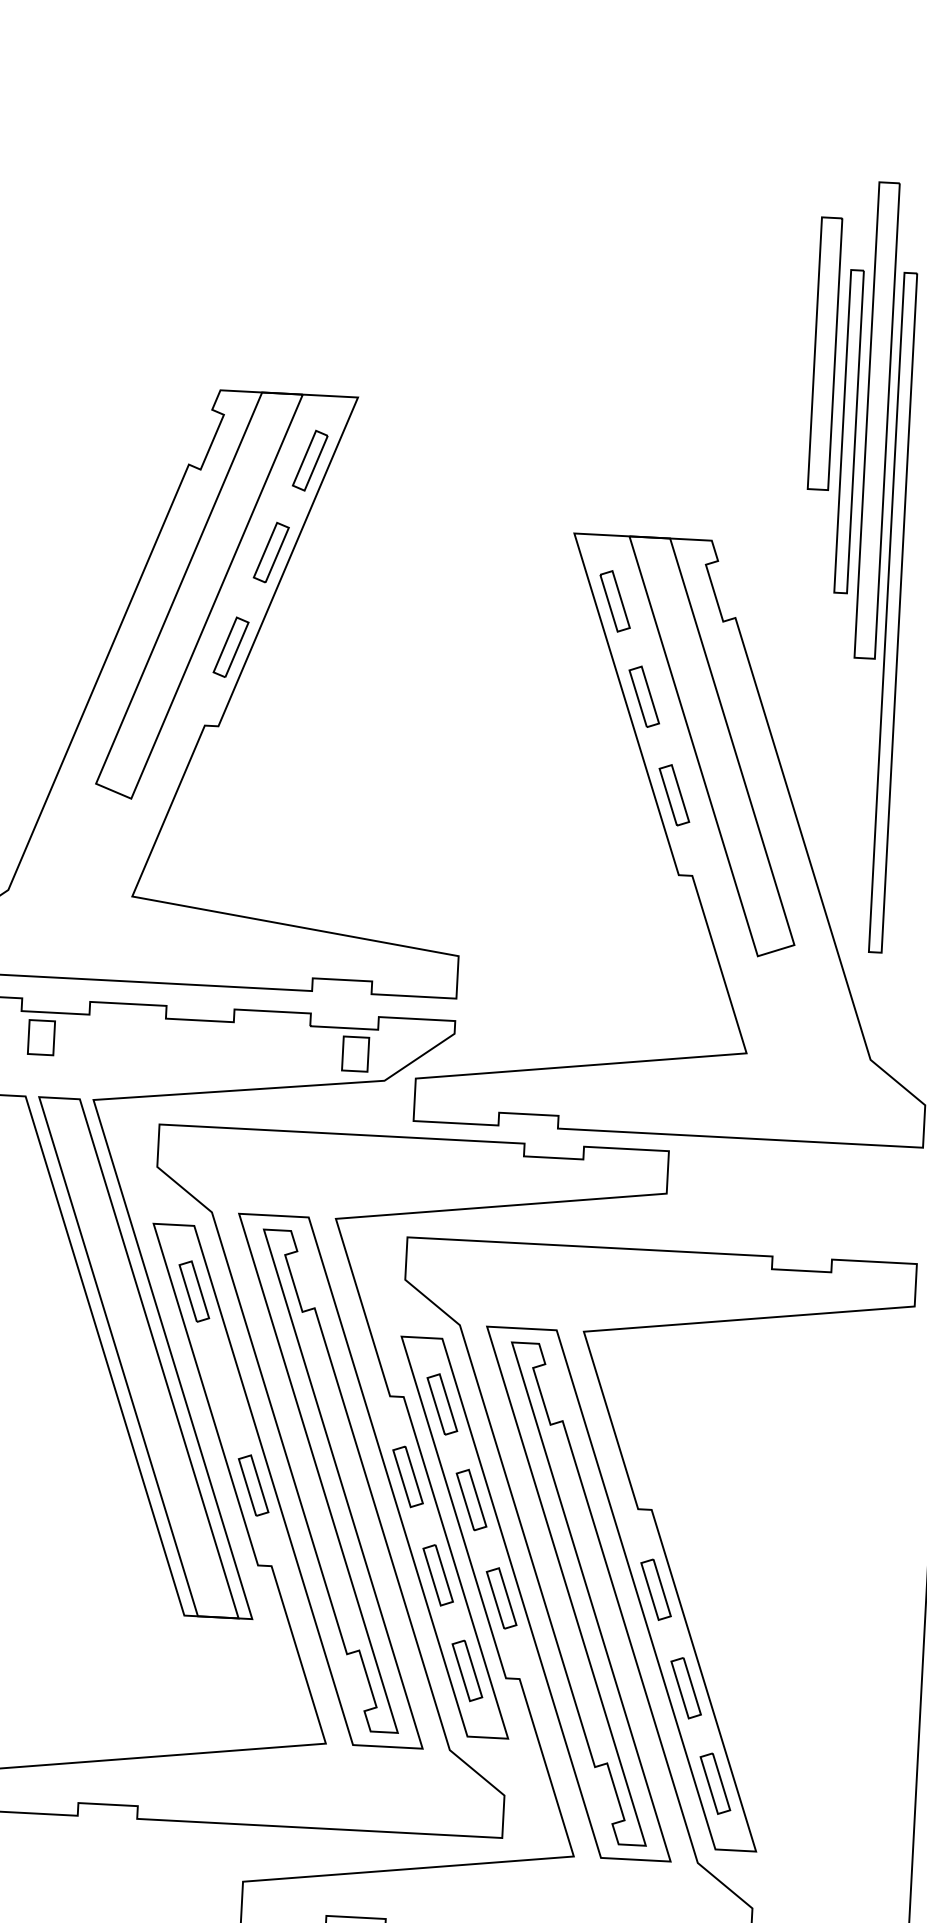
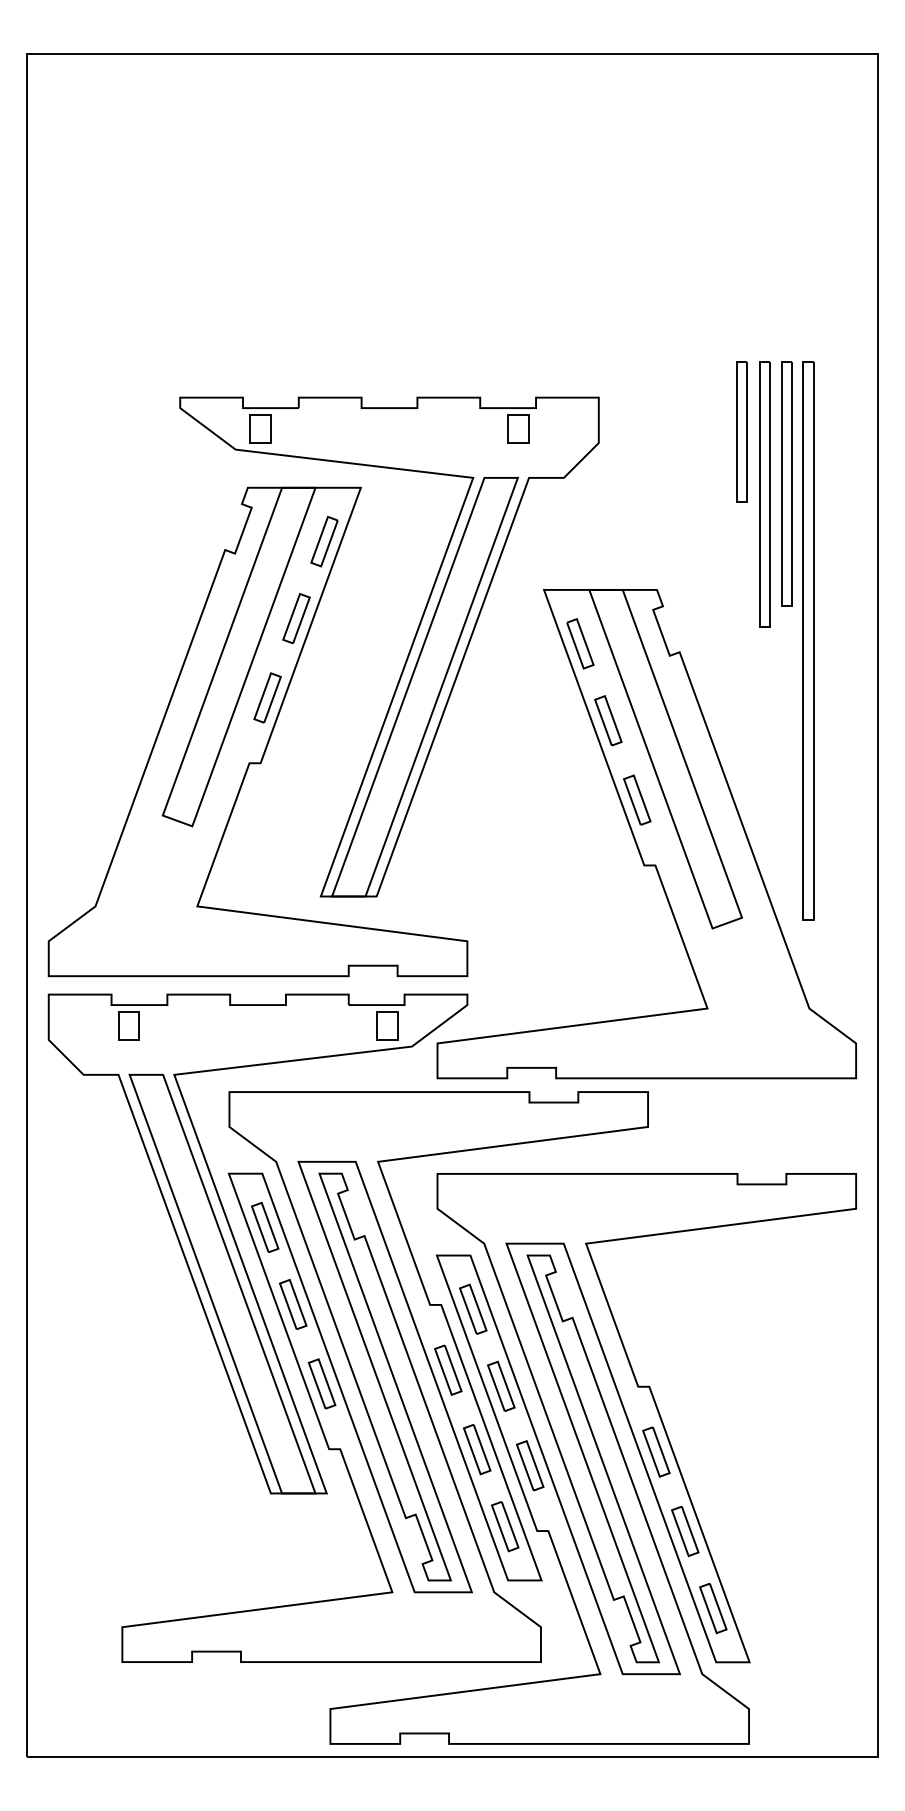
part: (824, 353) -> (741, 431), size x0.62
part: (876, 419) -> (786, 483), size x0.62
part: (405, 600) -> (408, 652), added
part: (223, 1385) -> (293, 1303), added

